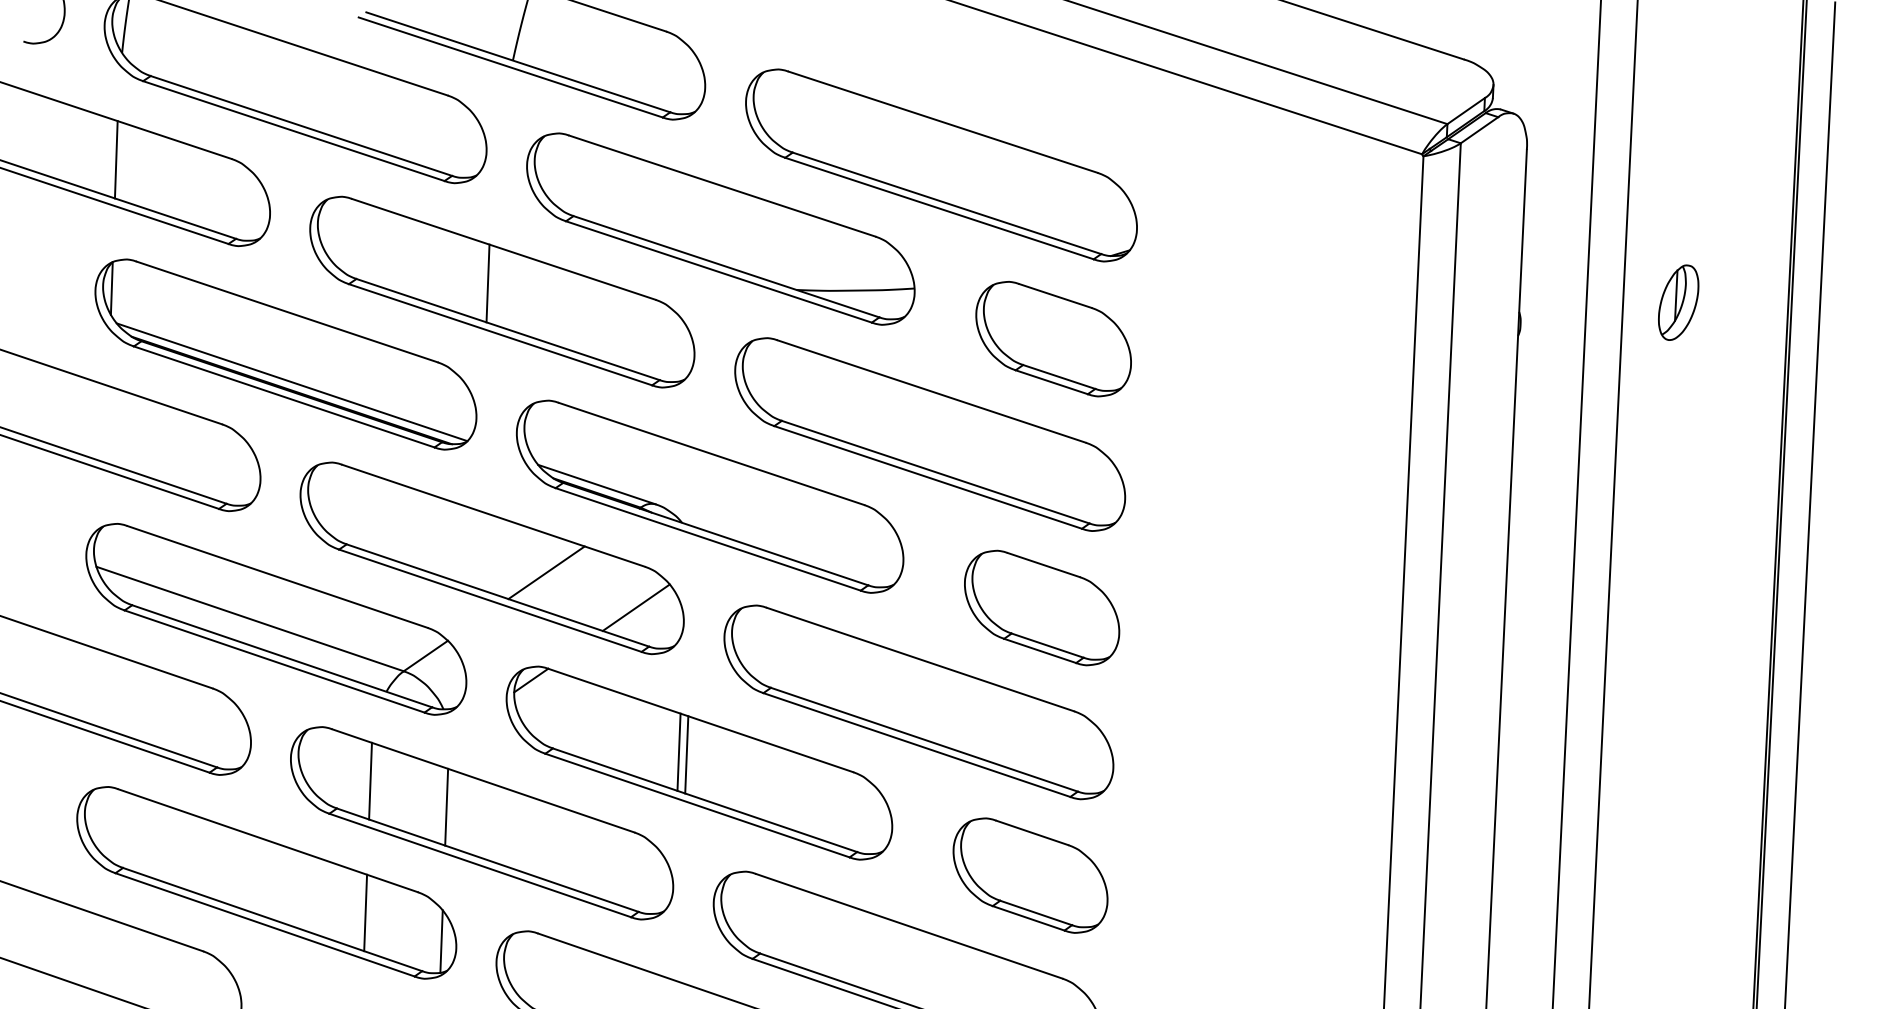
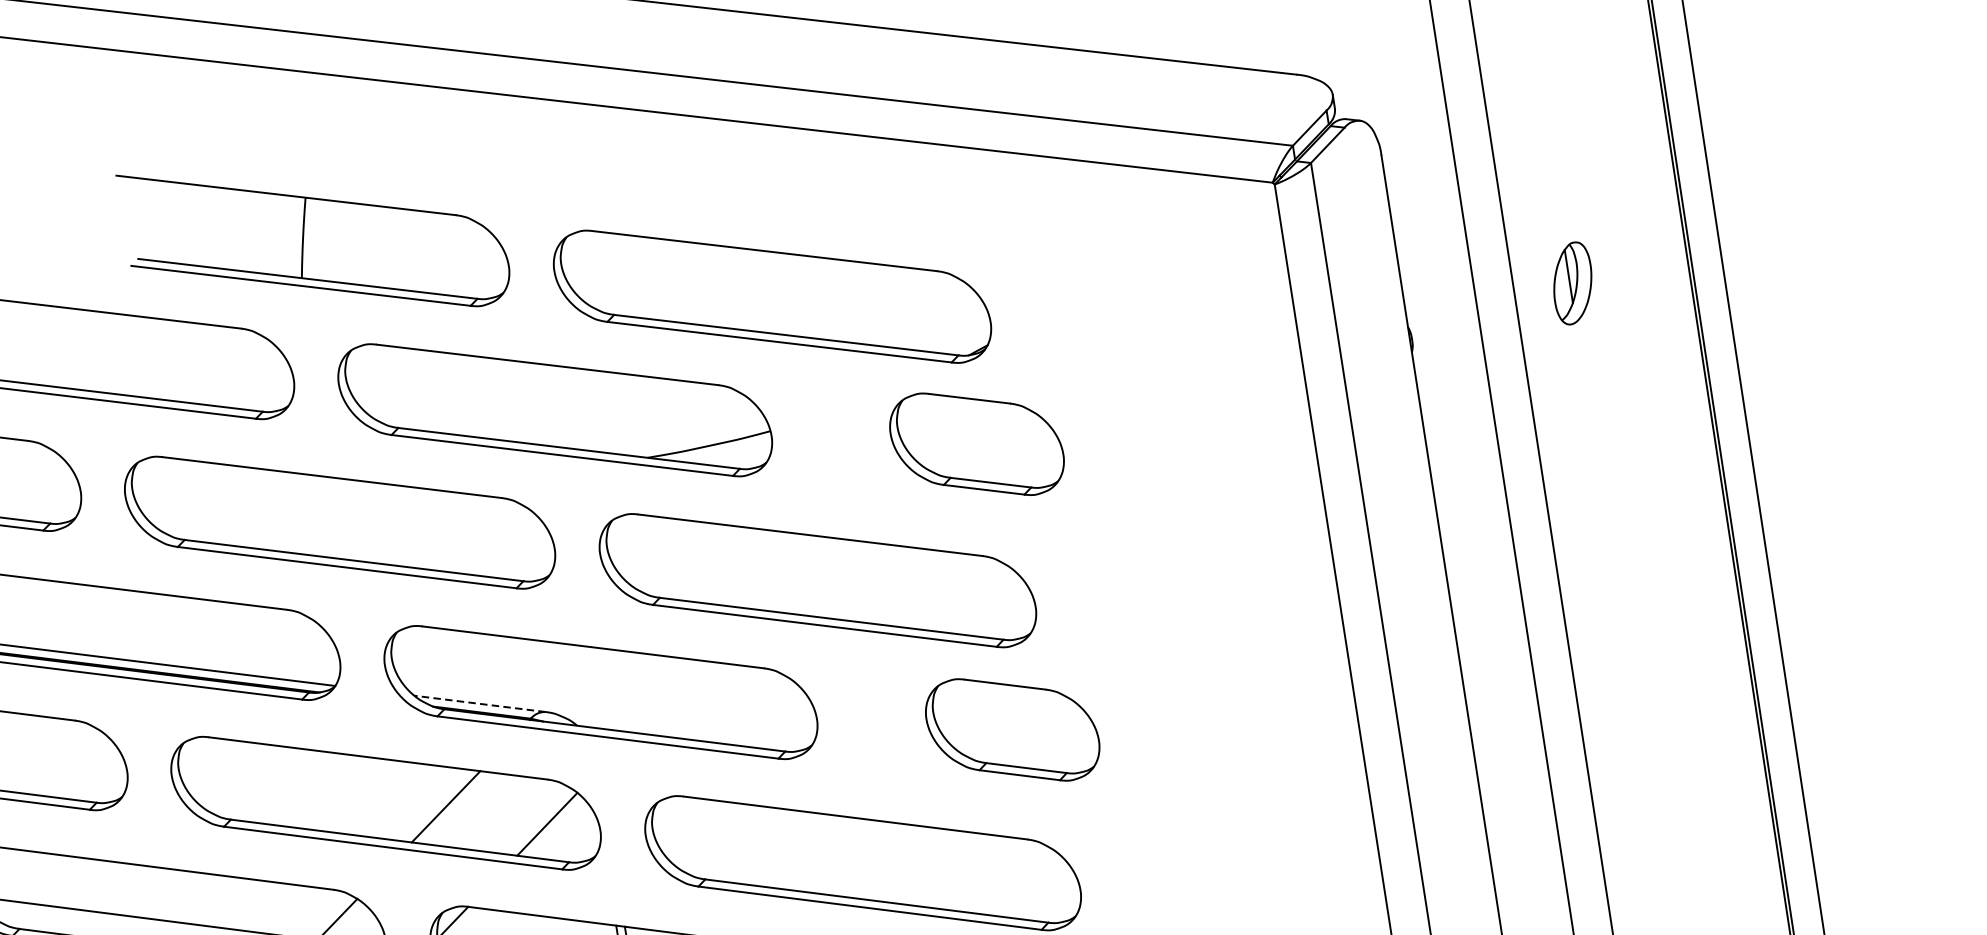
line: (487, 283) -> (322, 516), removed
part: (1053, 339) -> (976, 444), moved
line: (596, 484) -> (479, 703), solid -> dashed
part: (1042, 607) -> (1013, 729), moved

